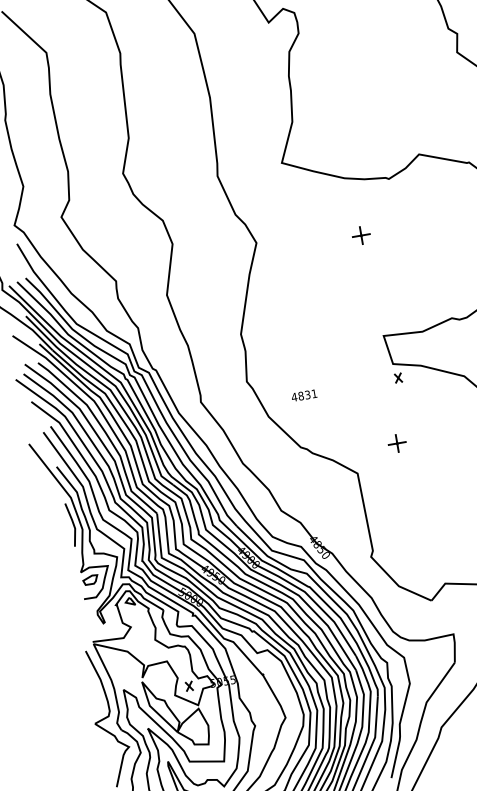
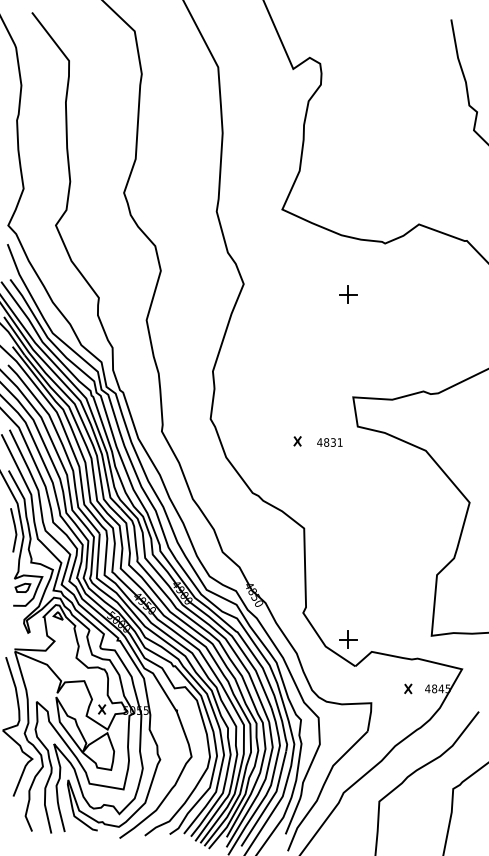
part: (398, 378) -> (297, 441), moved
text: (303, 395) -> (329, 442), moved
part: (397, 443) -> (348, 639), moved

